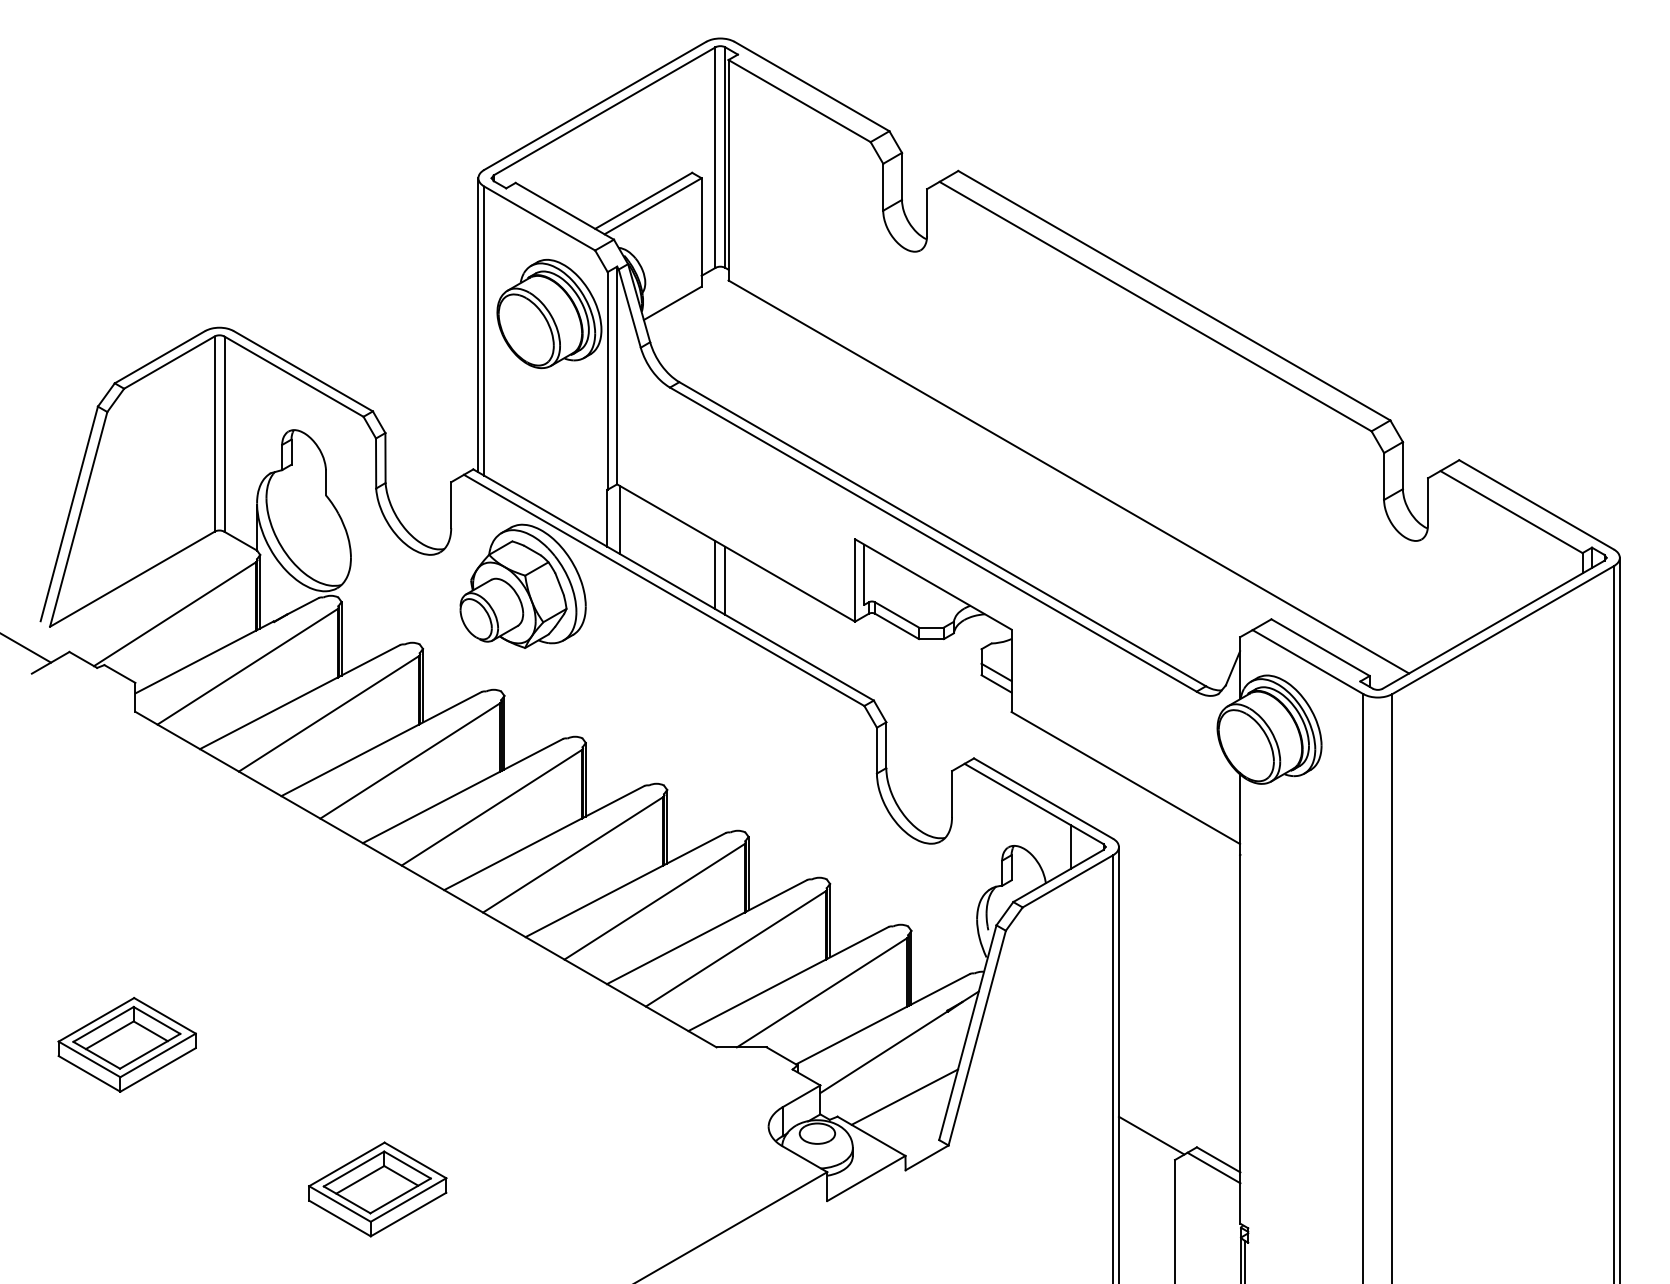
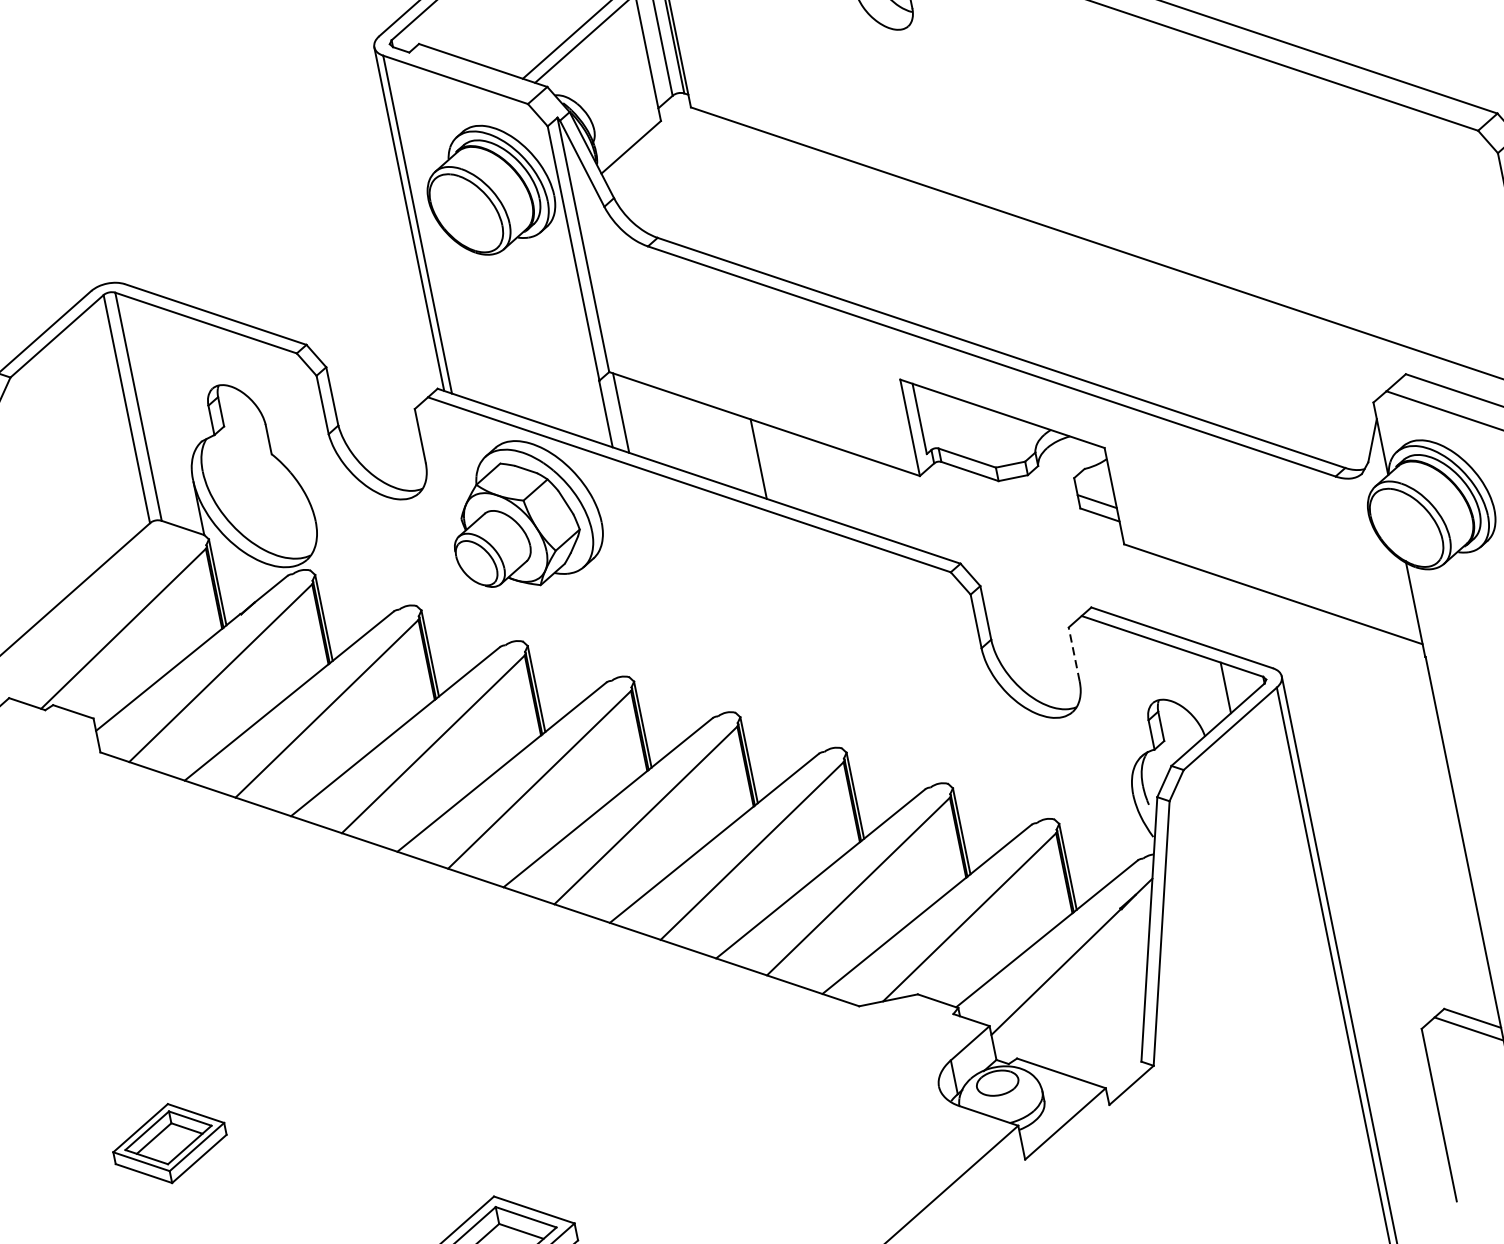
line: (715, 575) -> (745, 455), removed
line: (952, 794) -> (1074, 654), solid -> dashed
part: (126, 1044) -> (169, 1143), size x0.7
line: (904, 1096) -> (1090, 1019), removed
line: (1151, 1135) -> (1388, 1005), removed

